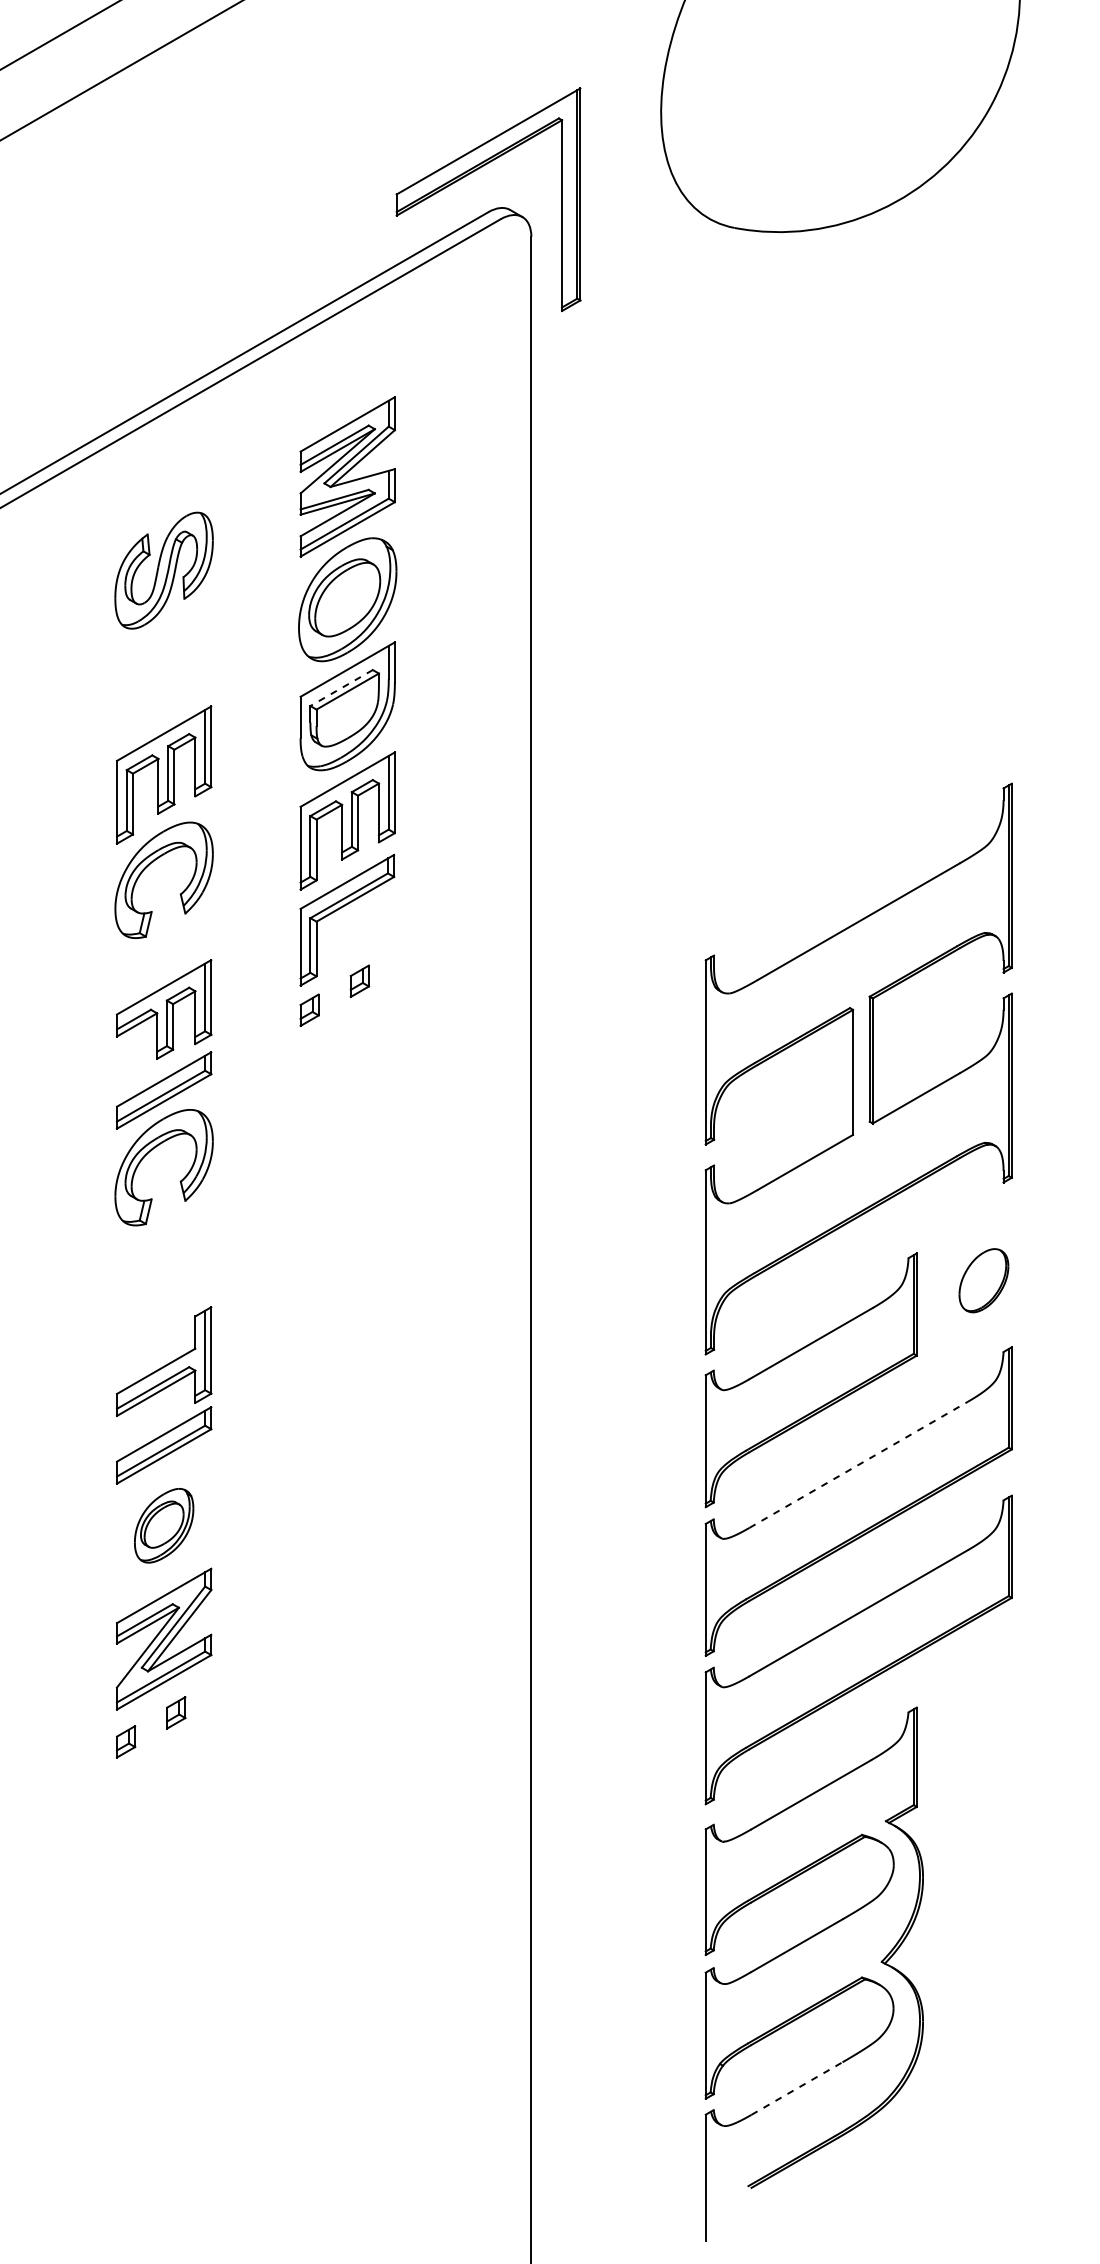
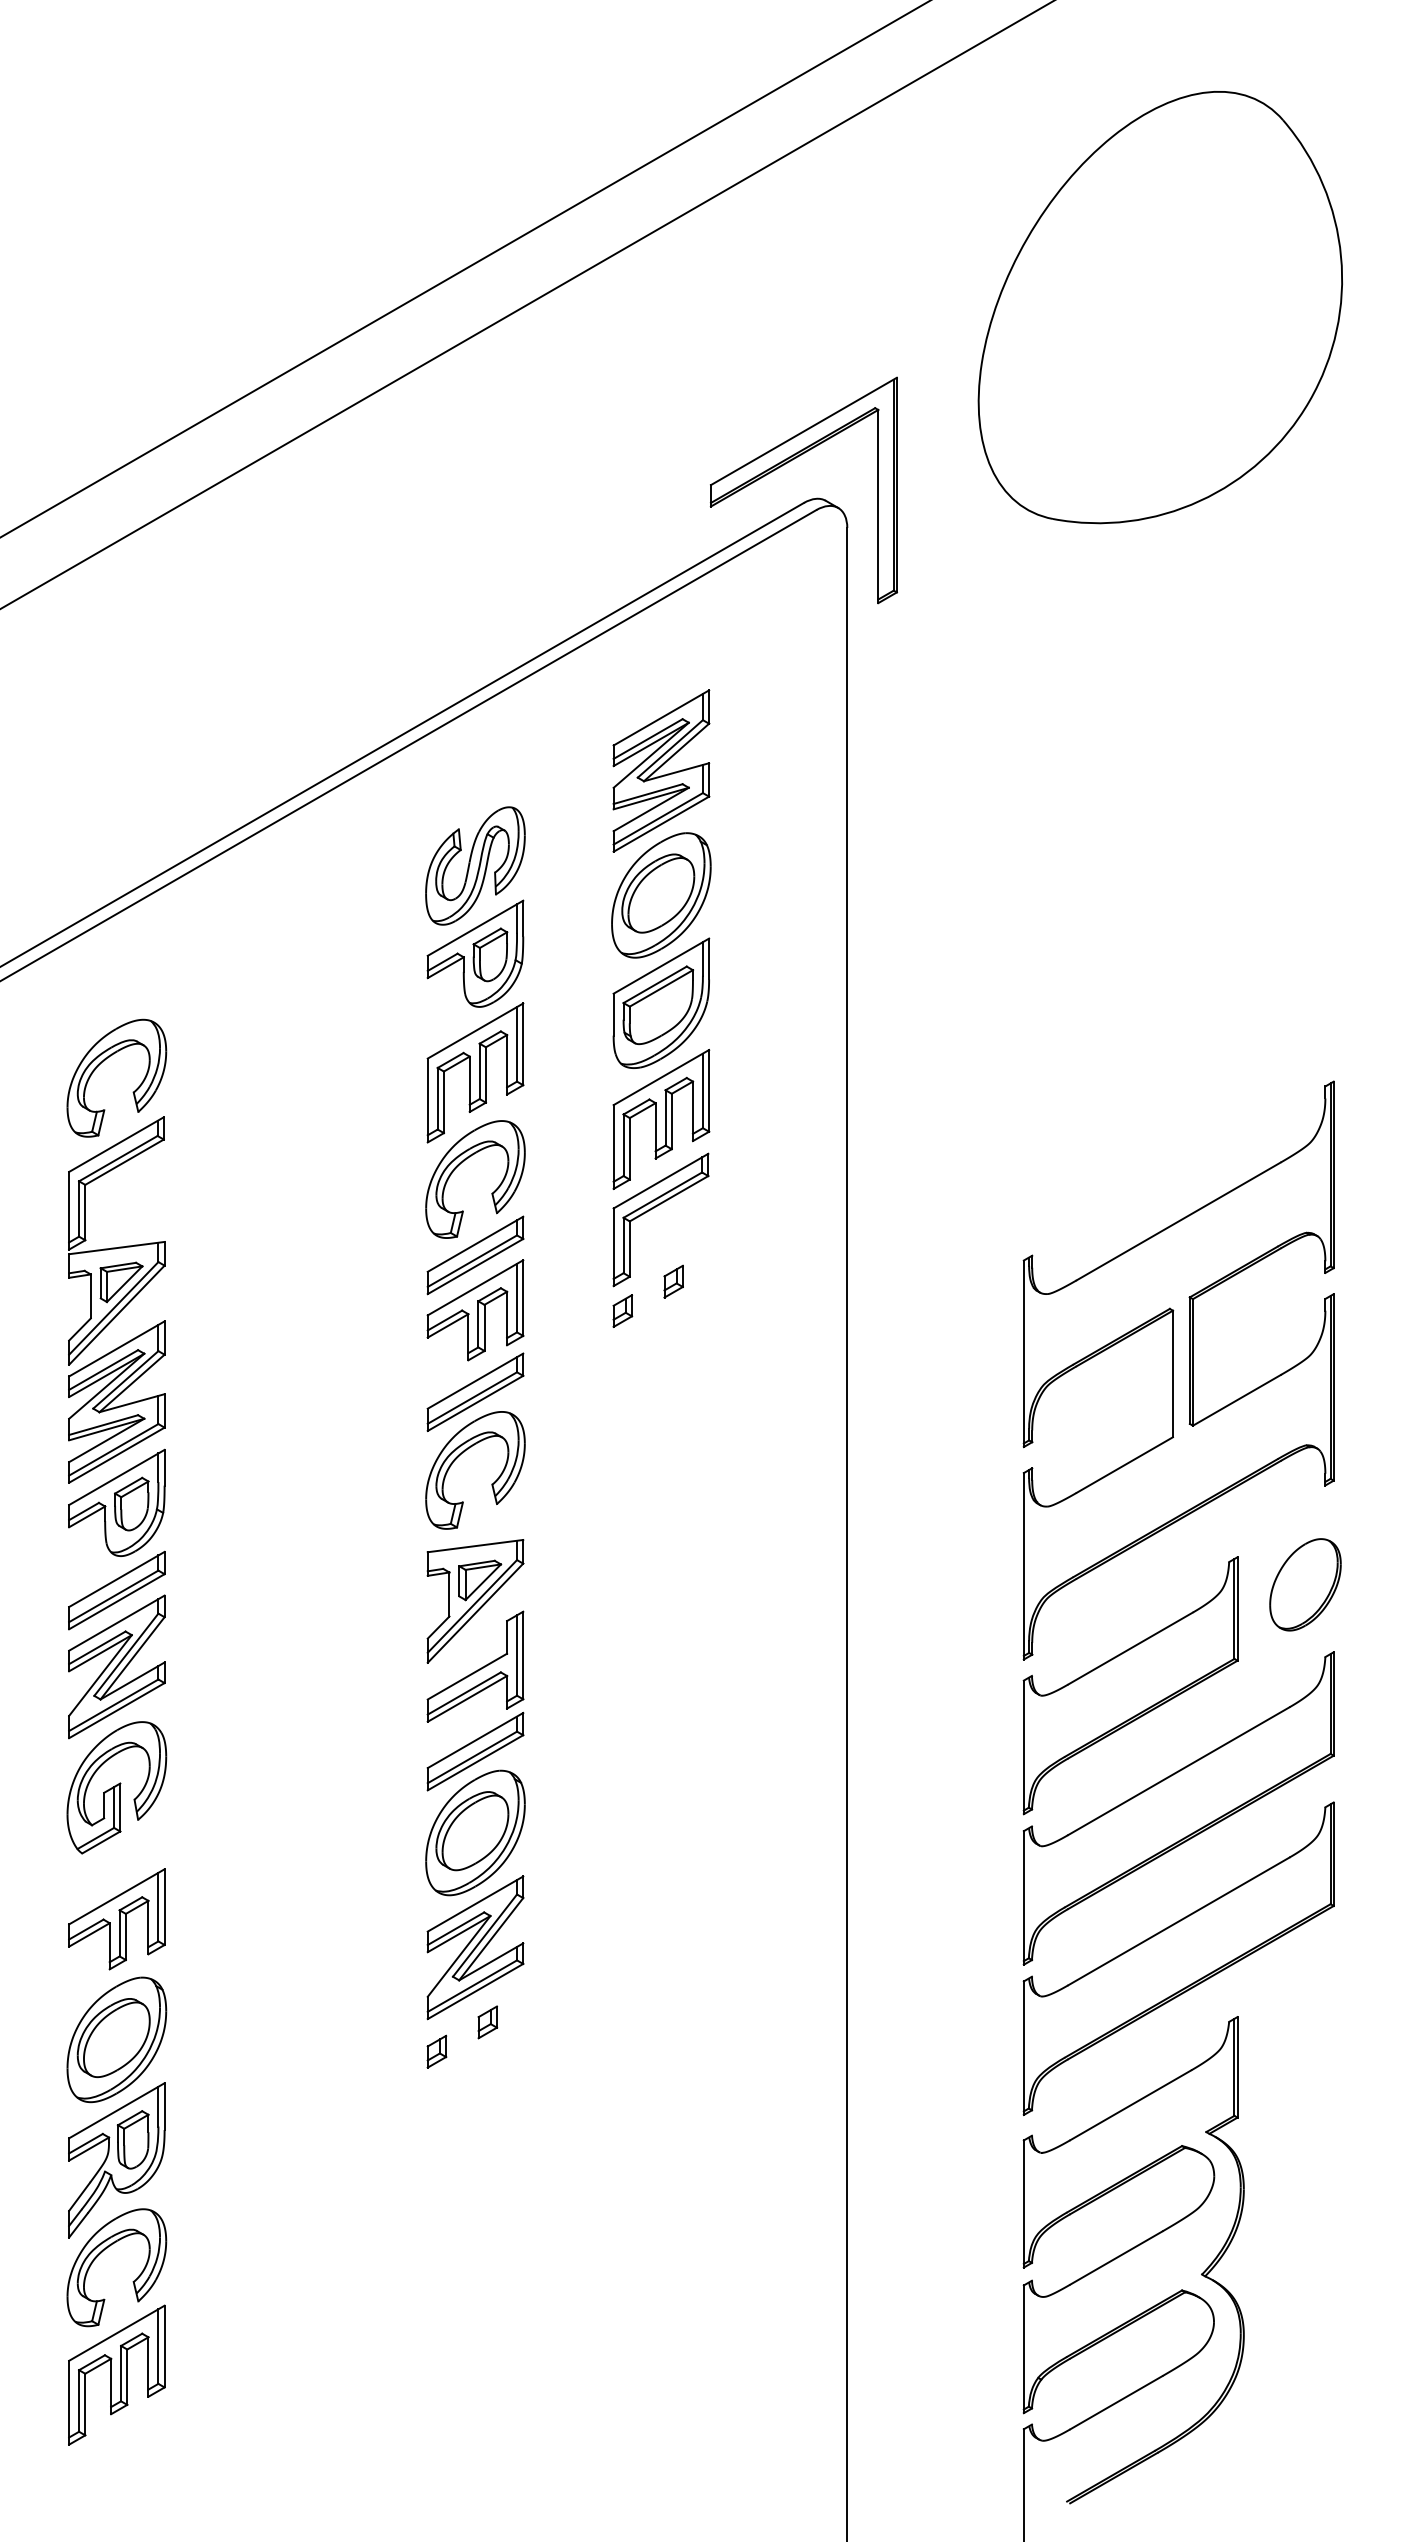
part: (164, 657) -> (475, 953), added
line: (340, 688) -> (654, 985), dashed -> solid
part: (164, 955) -> (475, 1255), added
part: (983, 1280) -> (1305, 1584), size x1.43
part: (164, 1297) -> (475, 1601), added
line: (858, 1465) -> (1178, 1771), dashed -> solid
part: (164, 1525) -> (475, 1832), size x1.67
line: (797, 2088) -> (1116, 2402), dashed -> solid

